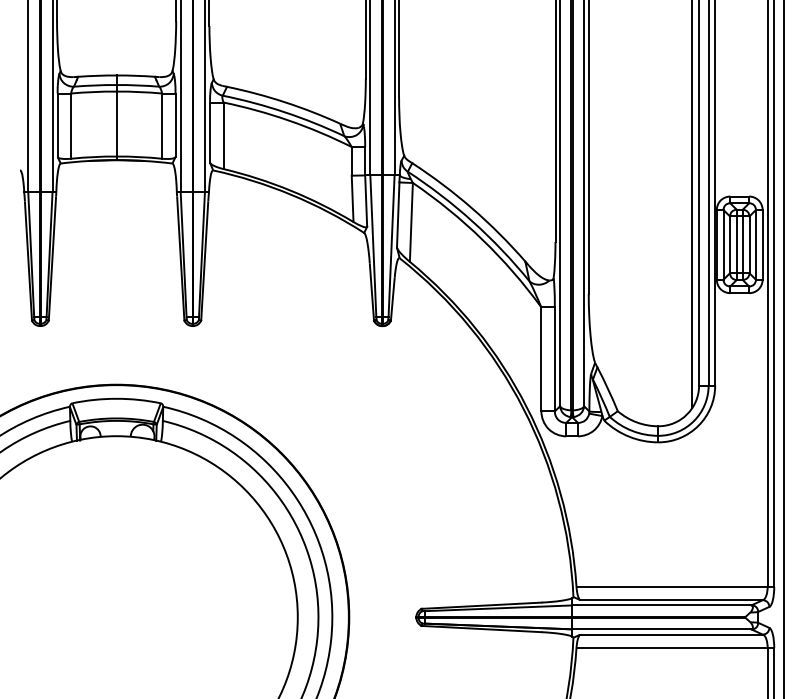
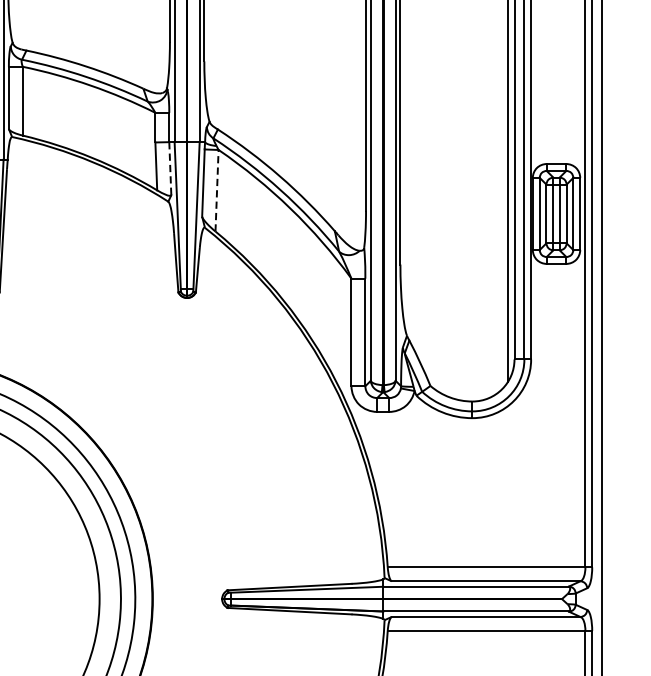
line: (366, 201) -> (170, 169), solid -> dashed
line: (411, 221) -> (217, 189), solid -> dashed

